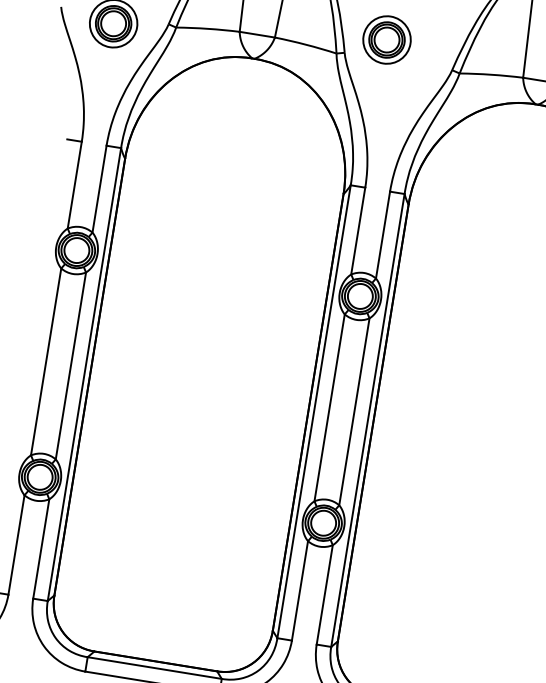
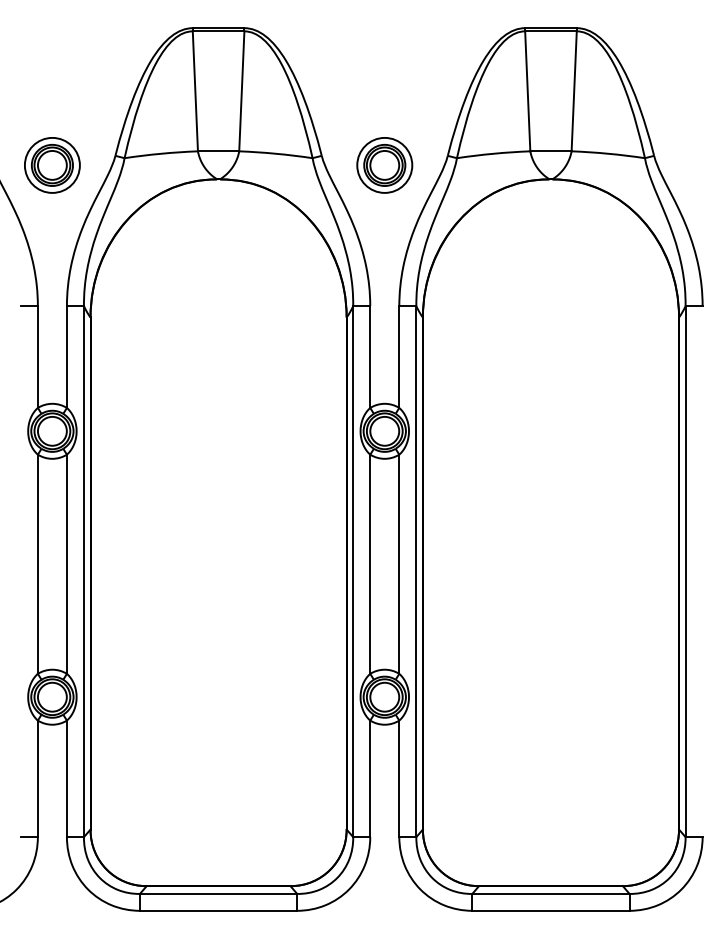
part: (386, 40) -> (384, 165), moved

